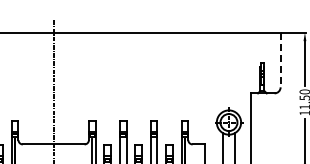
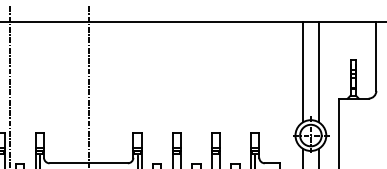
line: (280, 60) -> (376, 56), dashed -> solid
line: (222, 72) -> (302, 72), added
line: (235, 72) -> (319, 72), added

